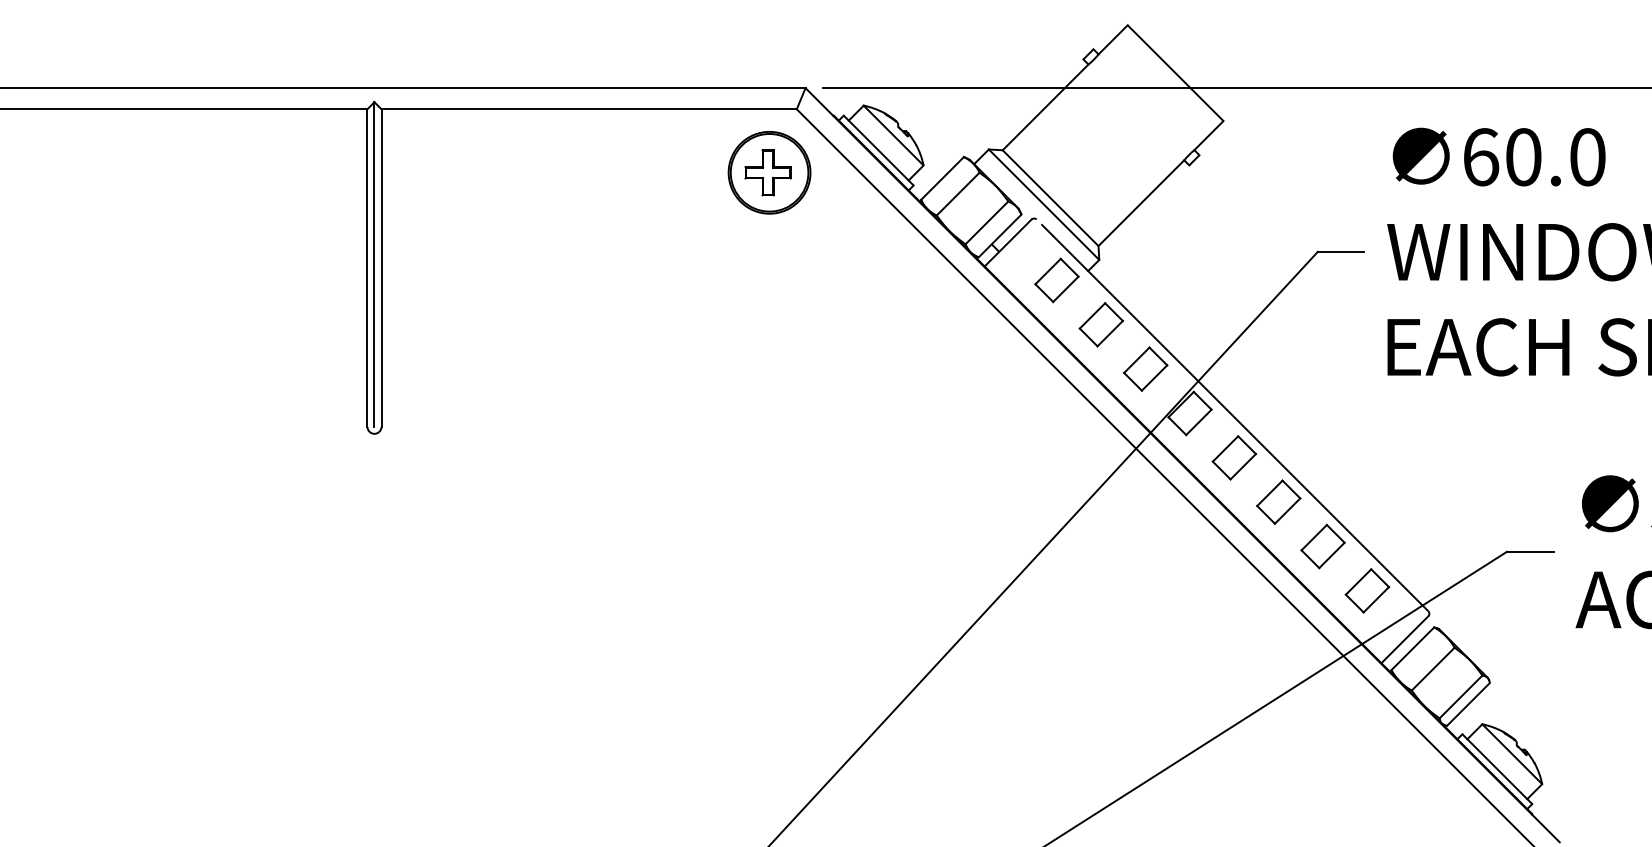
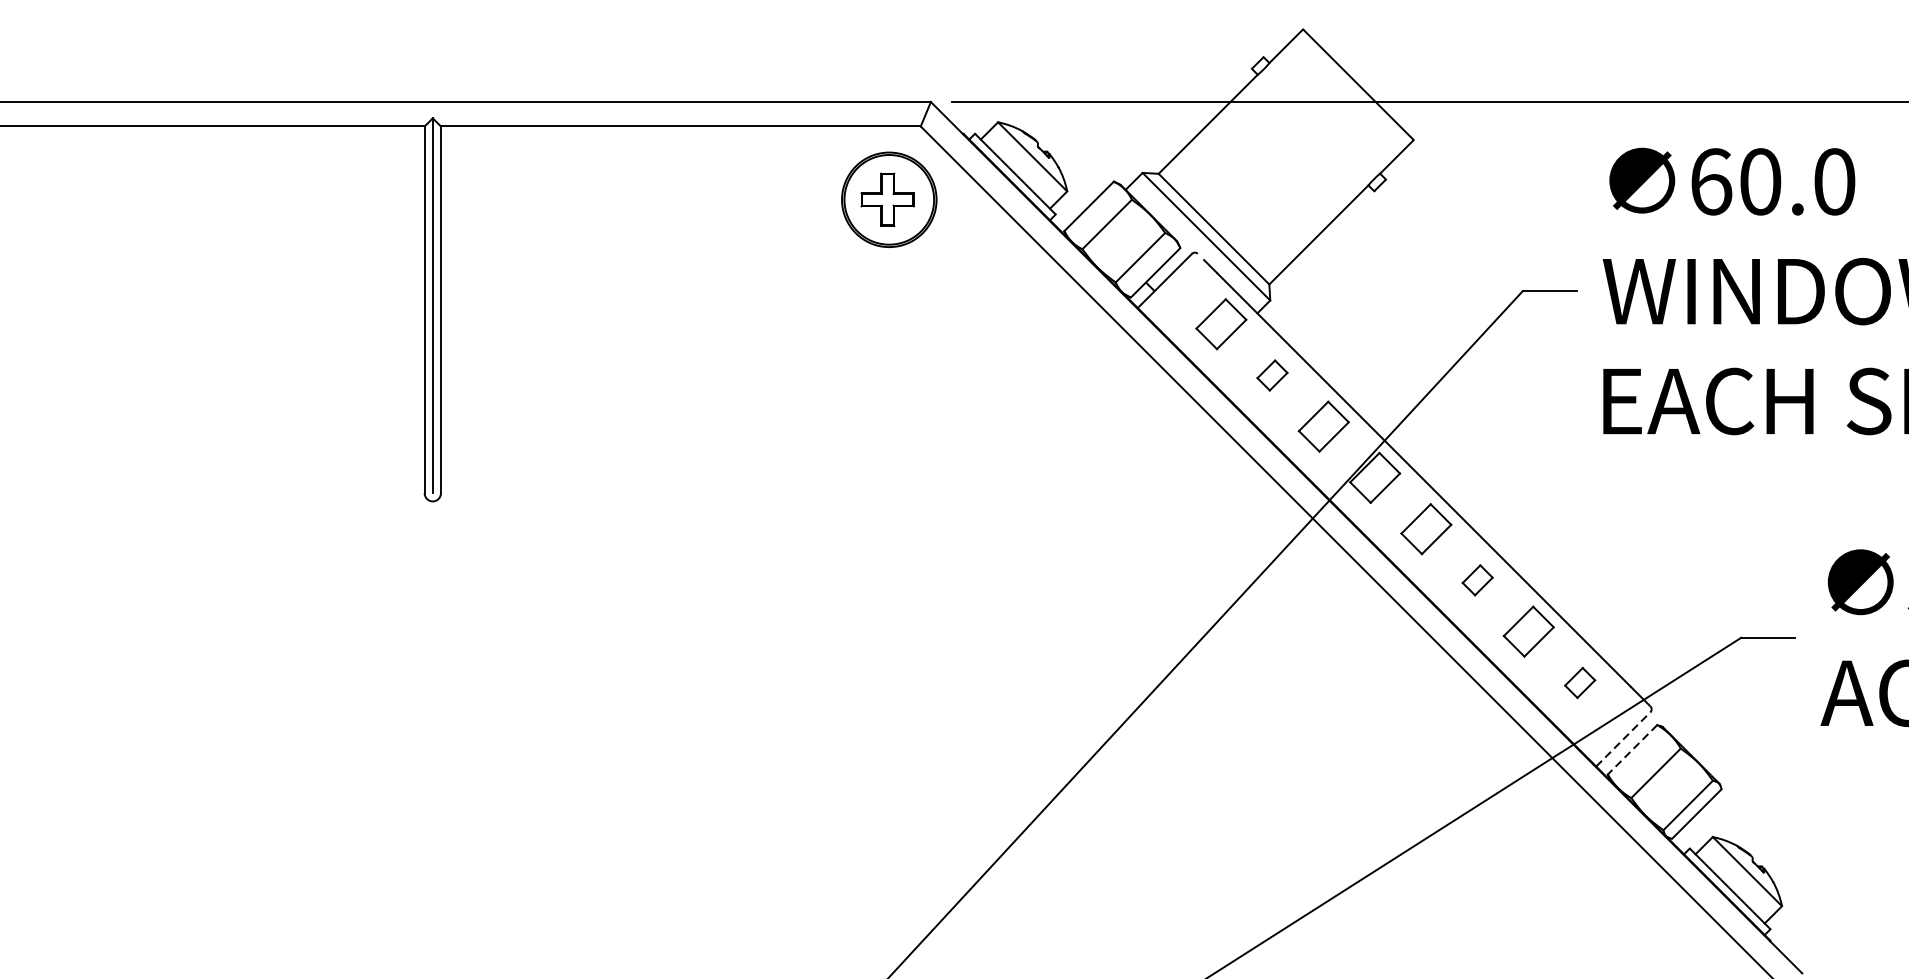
part: (1100, 324) -> (1271, 375), size x0.6
part: (1278, 501) -> (1477, 579), size x0.6
part: (1367, 590) -> (1580, 682), size x0.6
line: (1405, 639) -> (1624, 739), solid -> dashed
line: (1412, 649) -> (1632, 750), solid -> dashed

